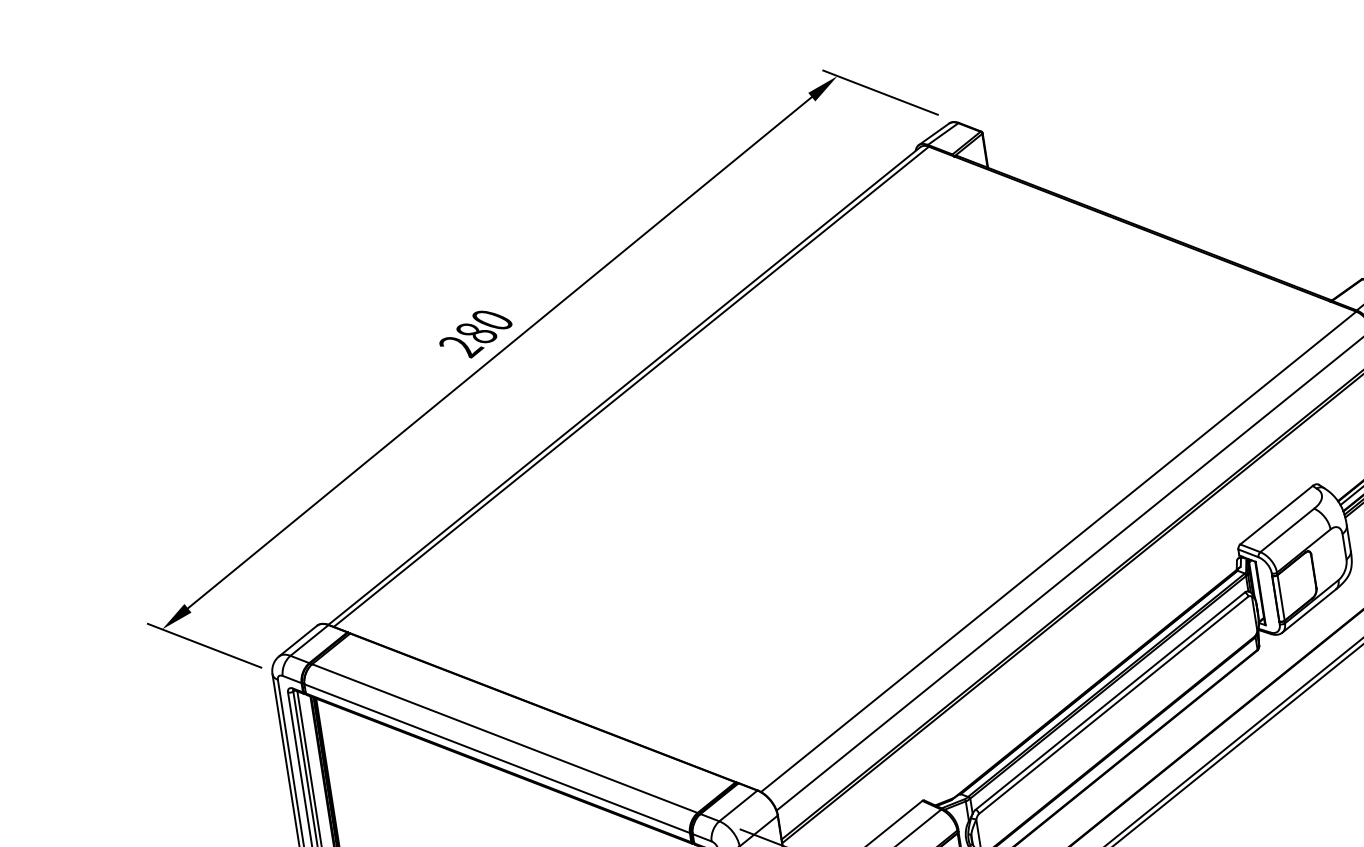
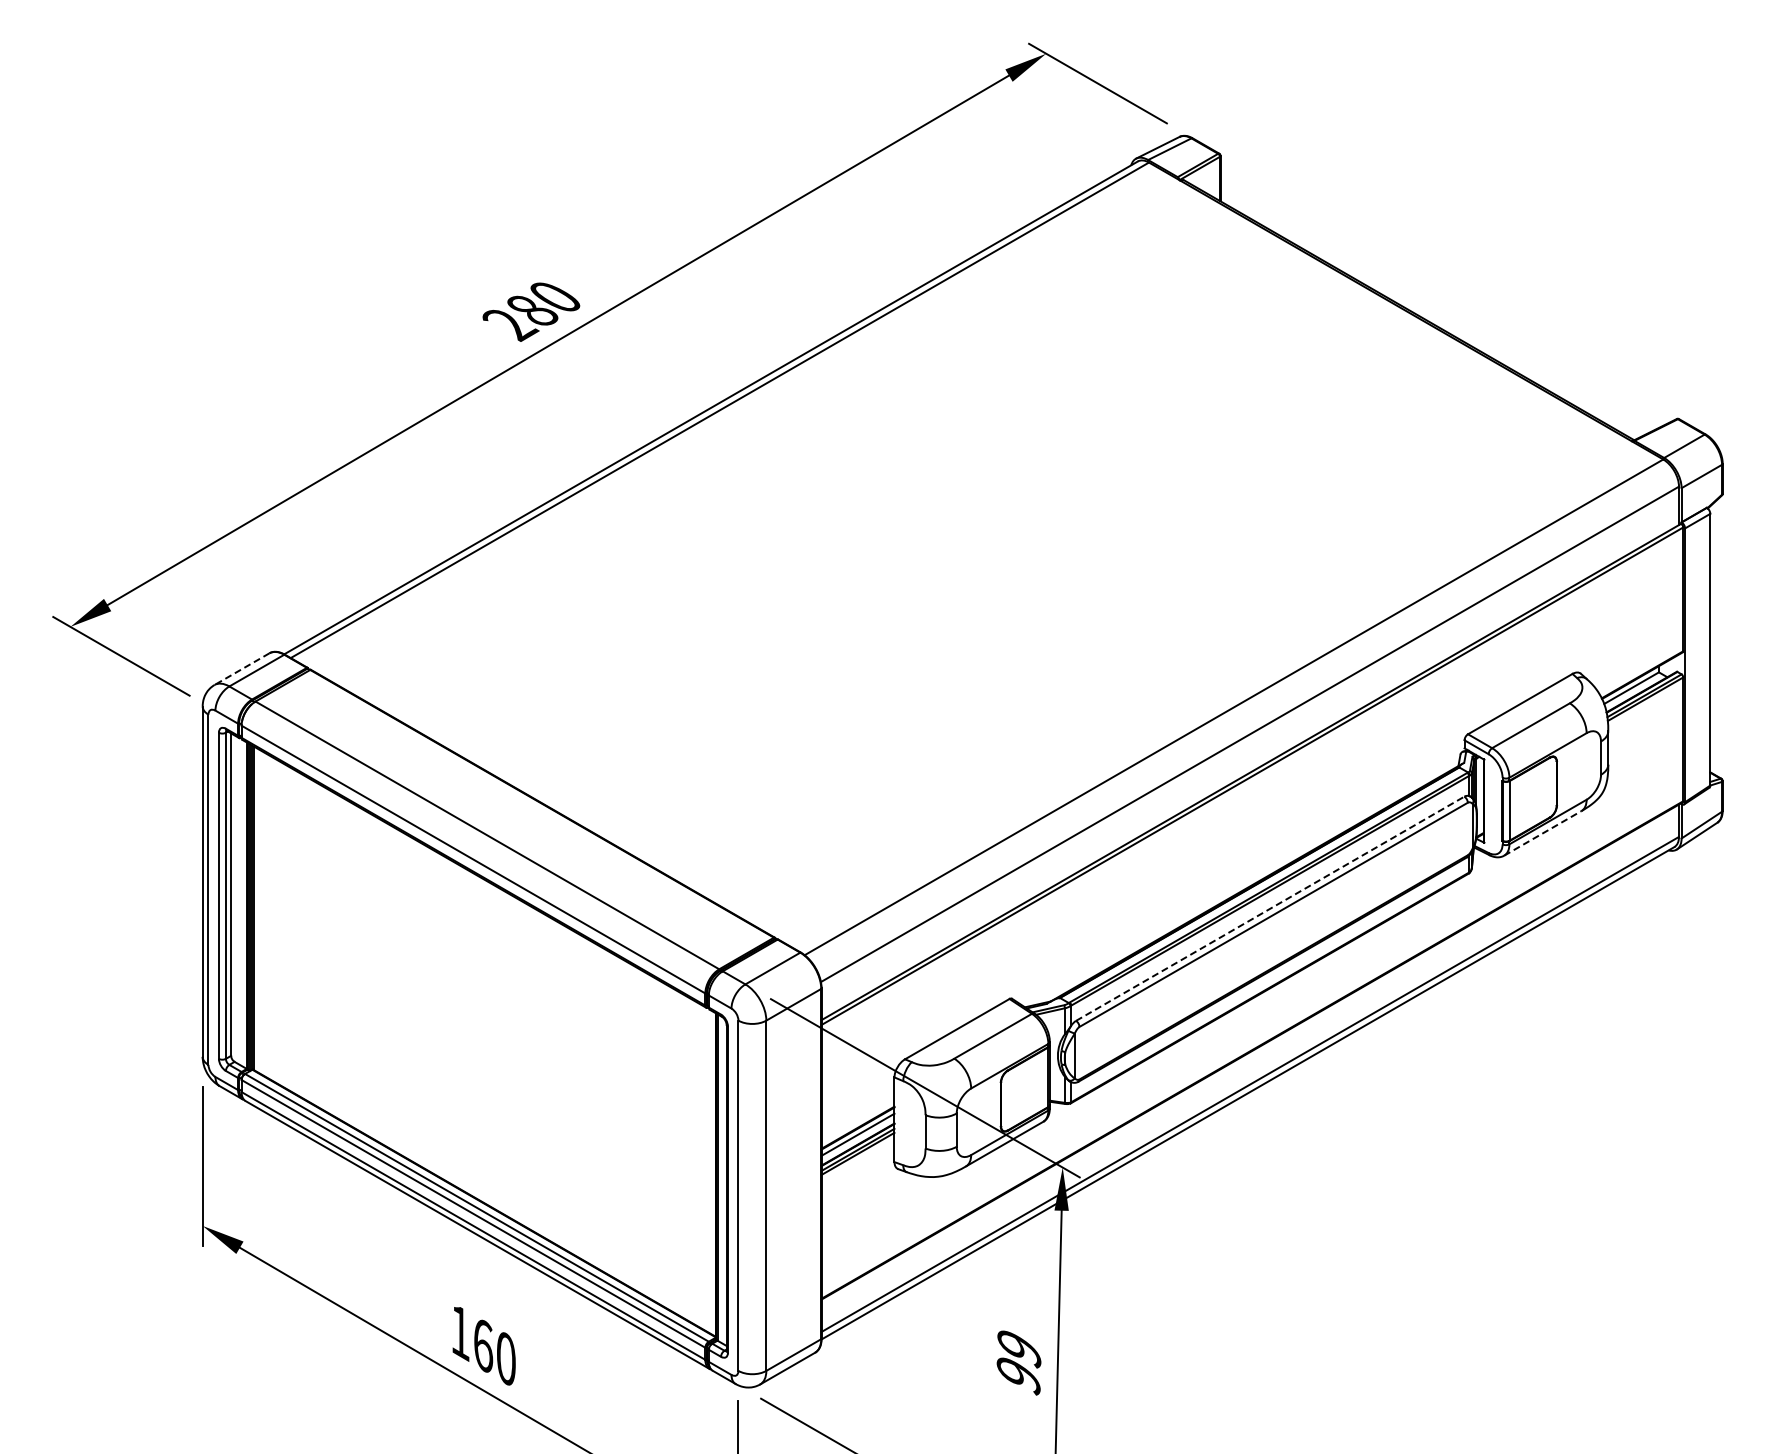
line: (1308, 611) -> (1542, 833), solid -> dashed
line: (298, 641) -> (242, 669), solid -> dashed
line: (1110, 700) -> (1270, 908), solid -> dashed

